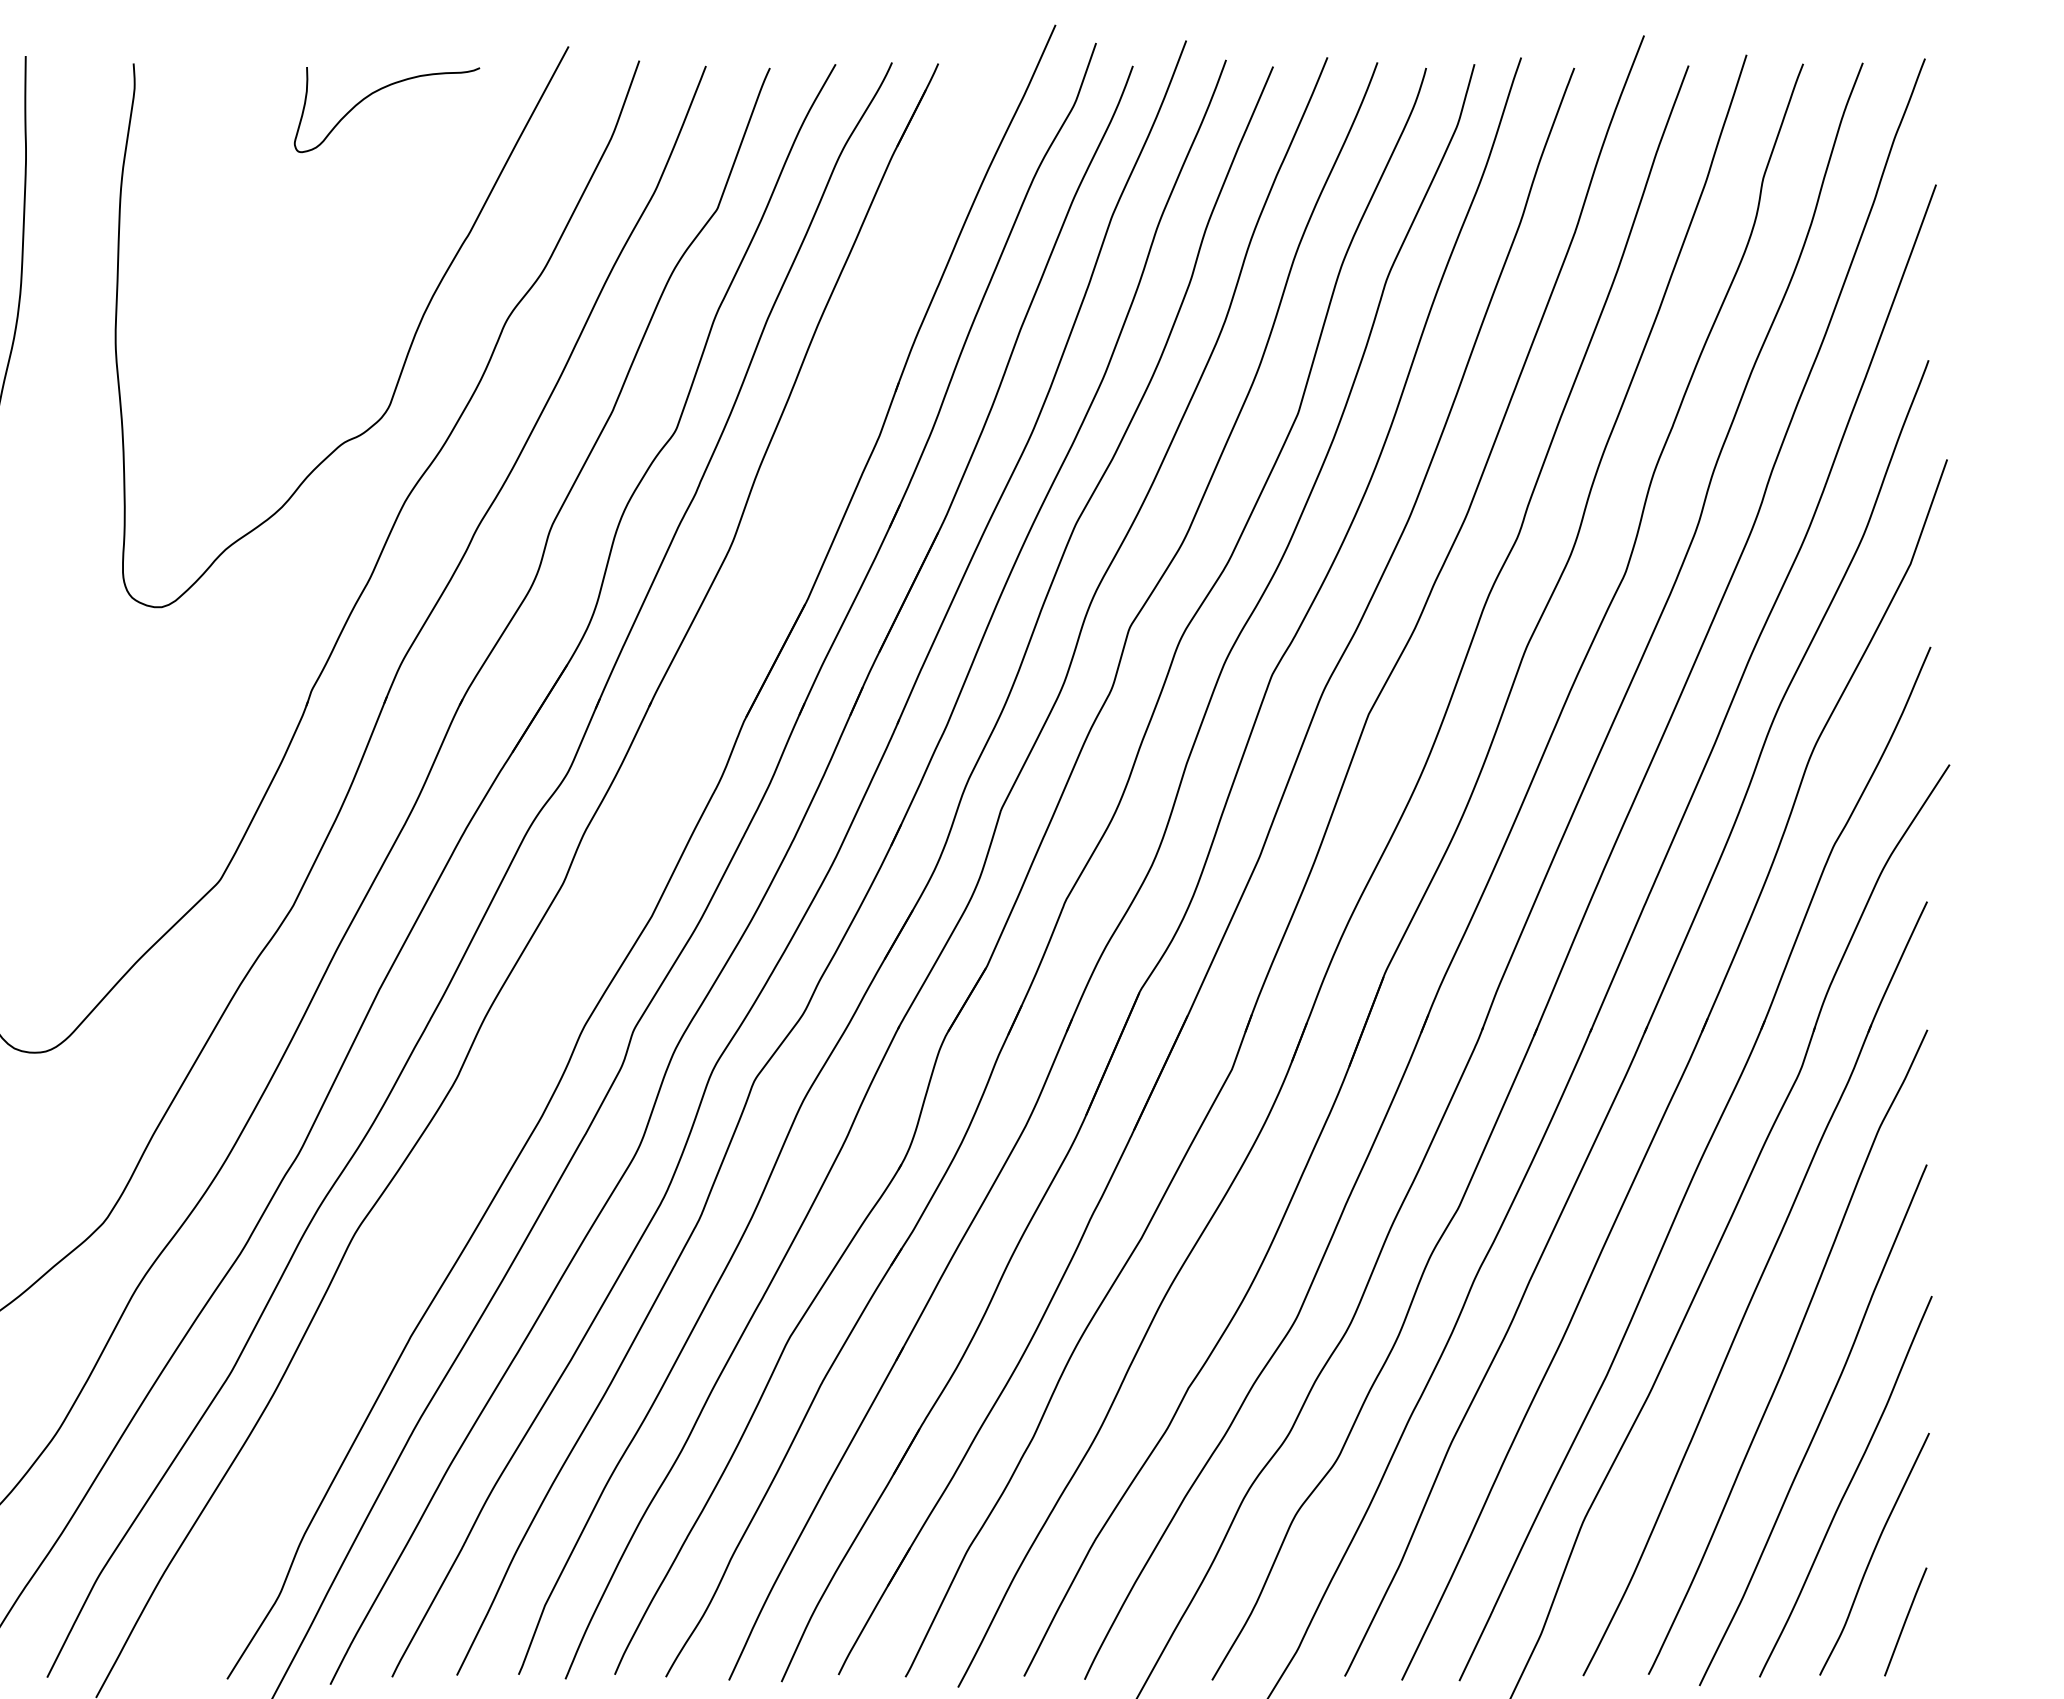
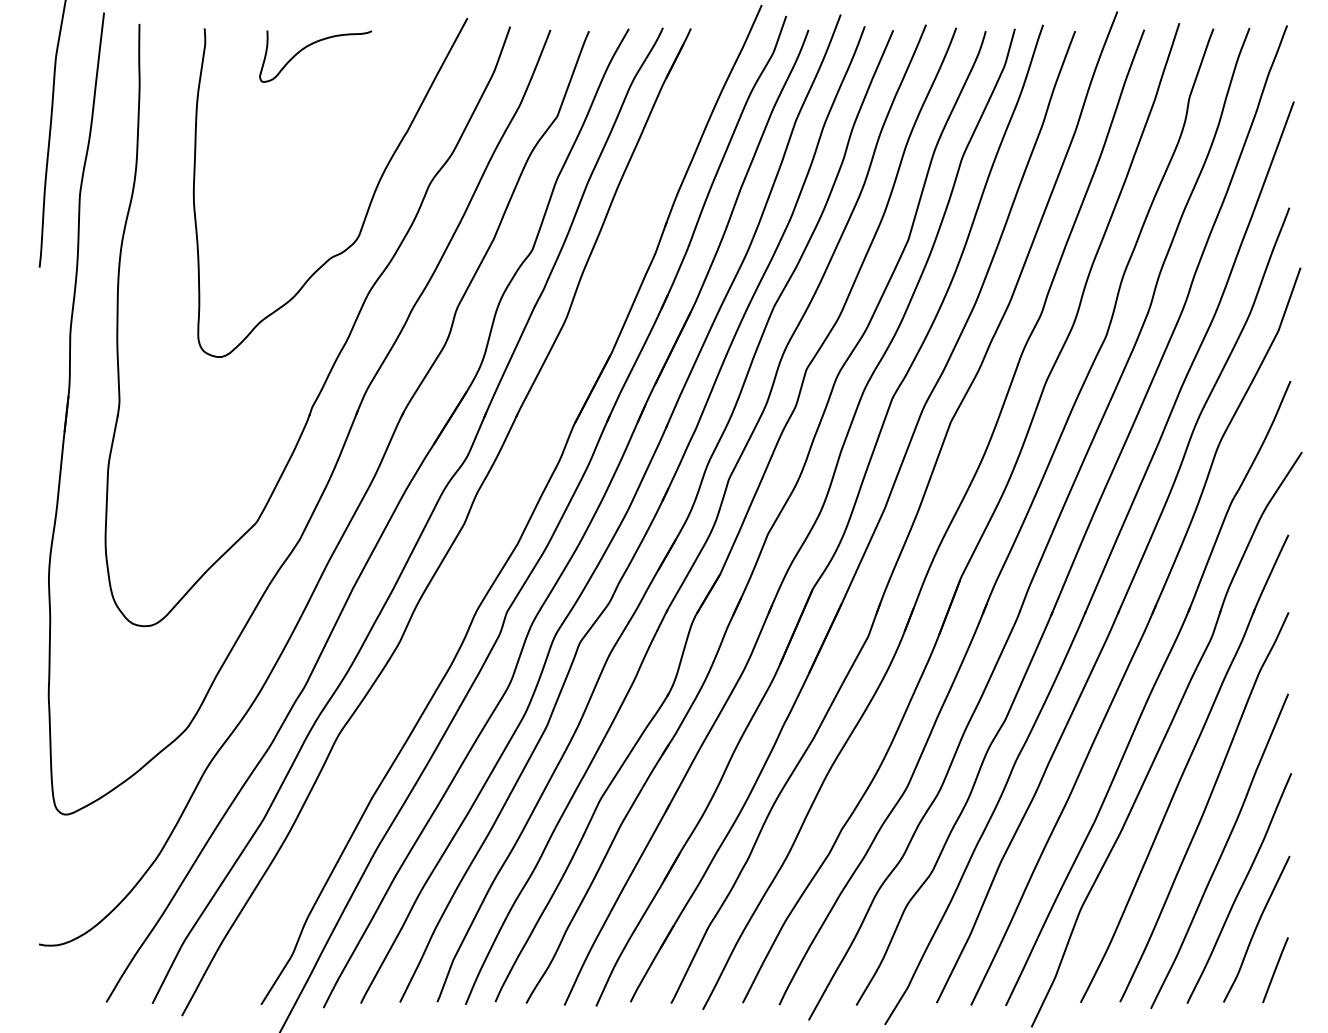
curve: (376, 93) -> (309, 46), moved

